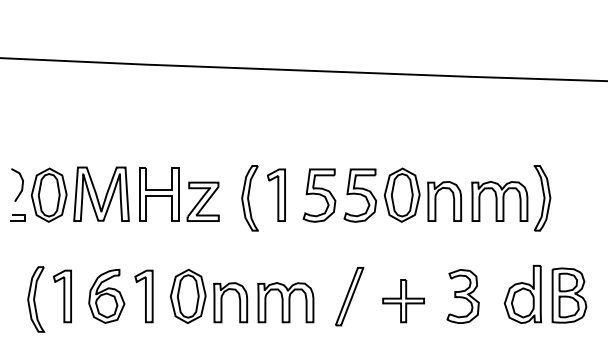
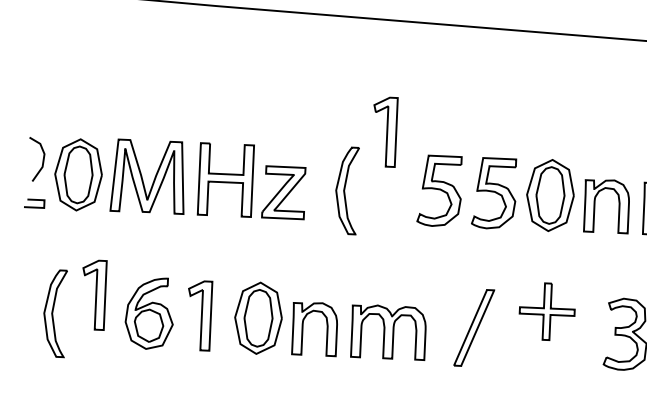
part: (275, 194) -> (383, 130), moved
part: (62, 296) -> (93, 295), moved
part: (403, 301) -> (547, 312), moved

